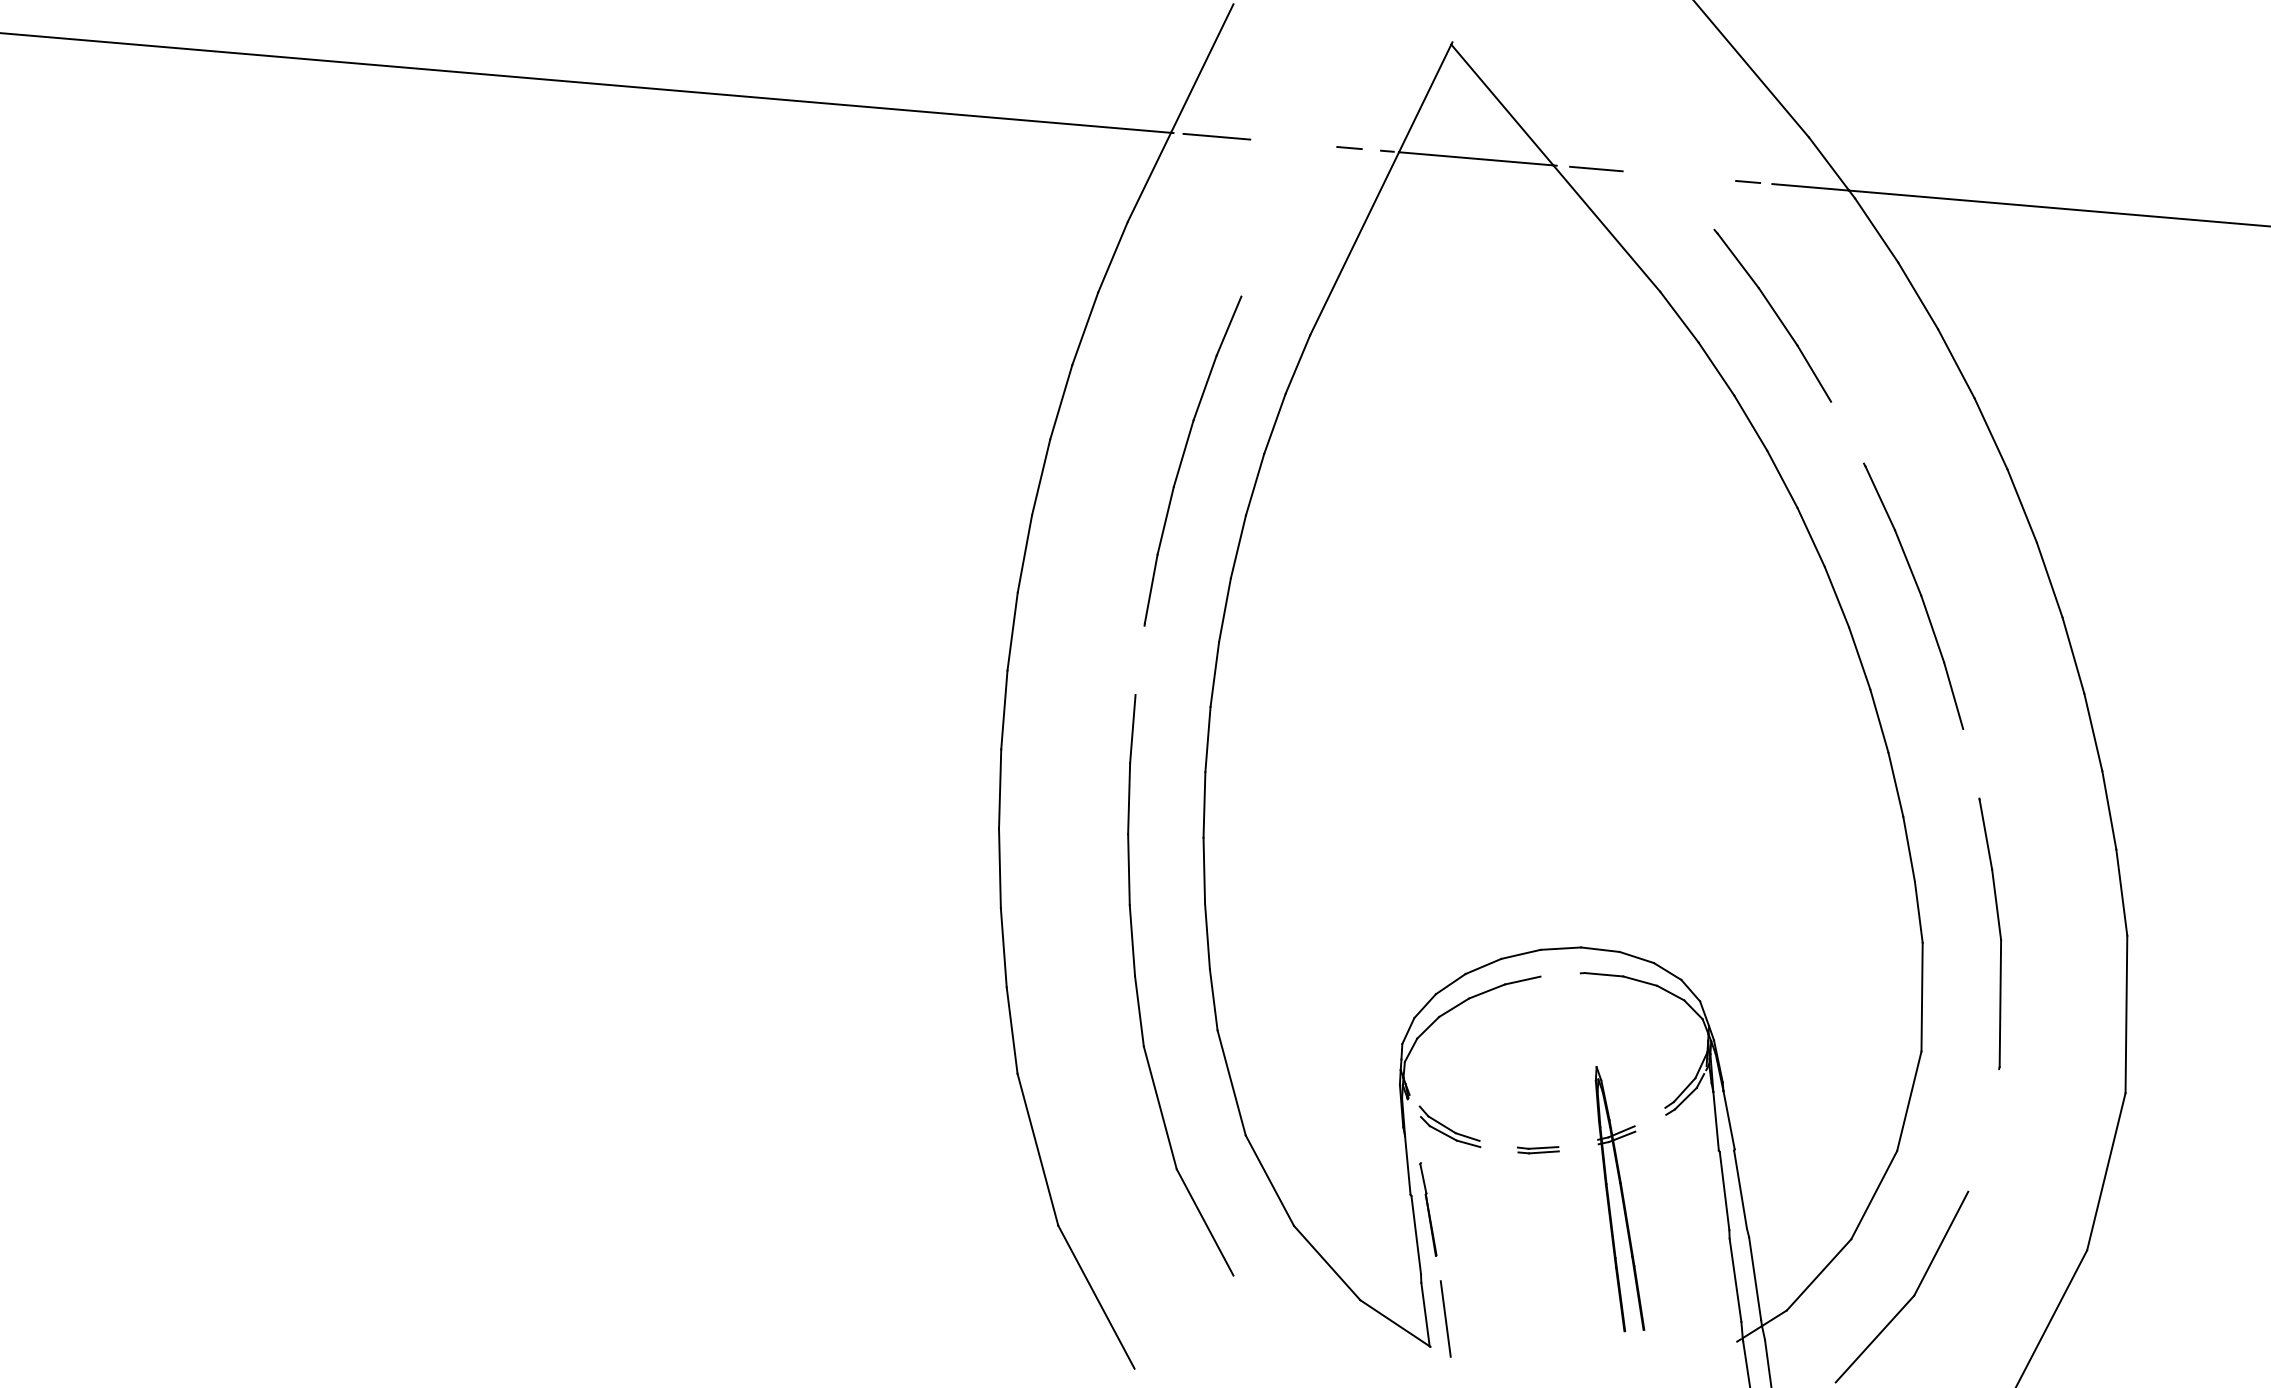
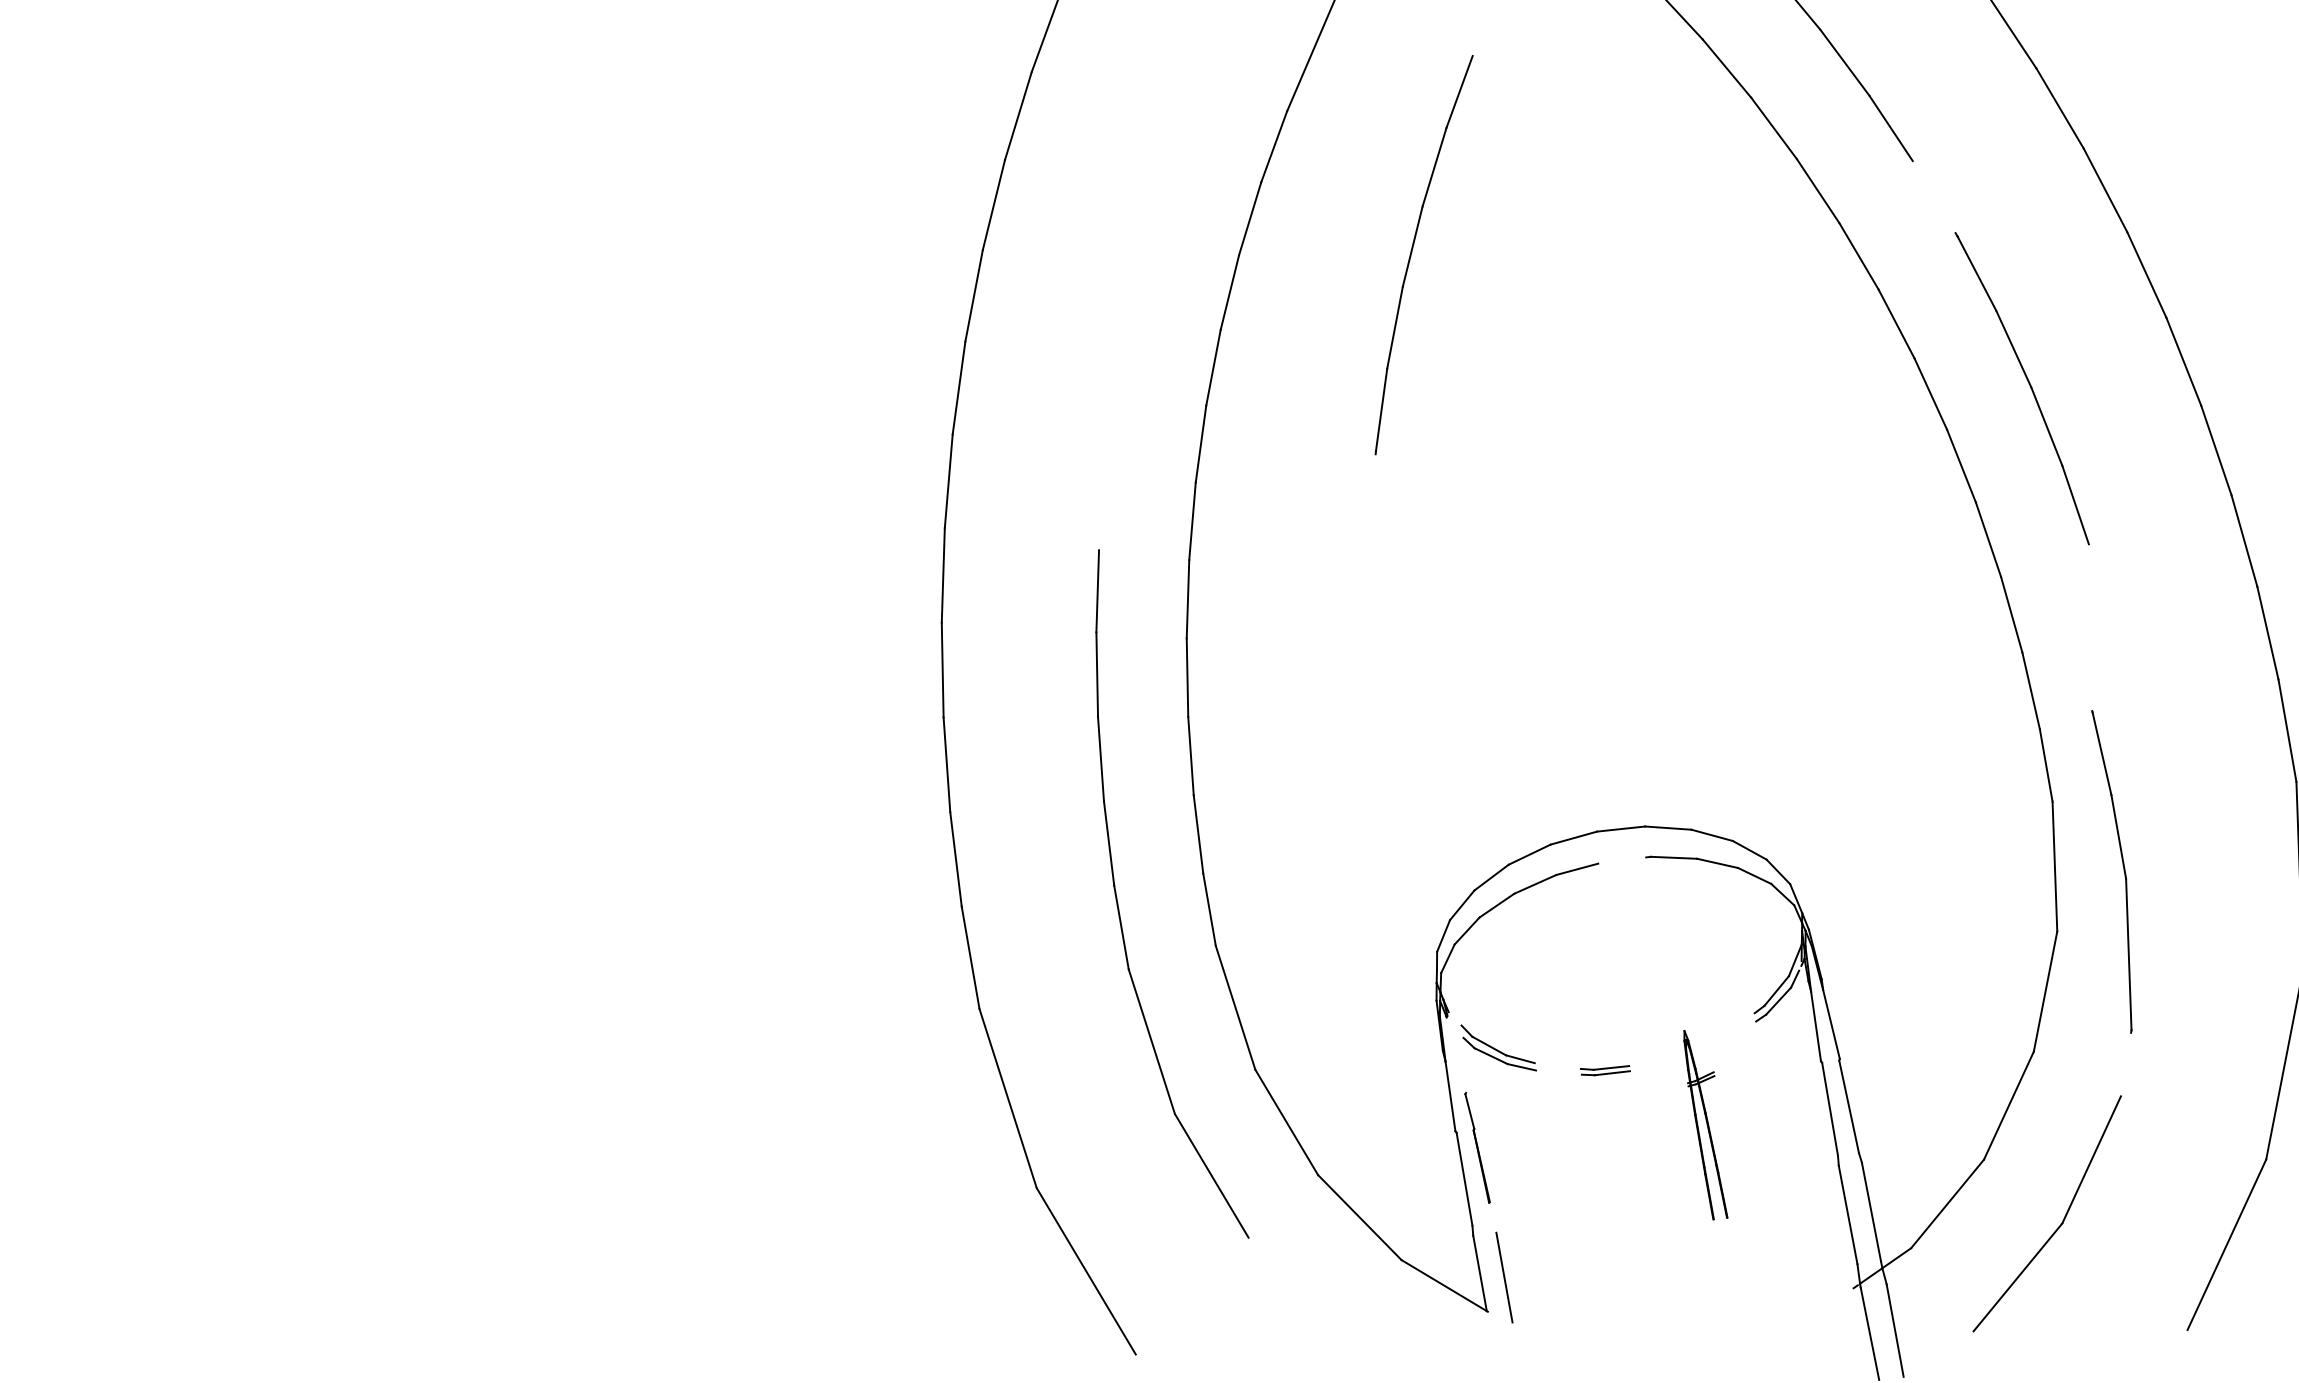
part: (1183, 458) -> (1412, 252), moved
part: (1998, 929) -> (2122, 866), moved
part: (1619, 1199) -> (1705, 1125), size x0.6

